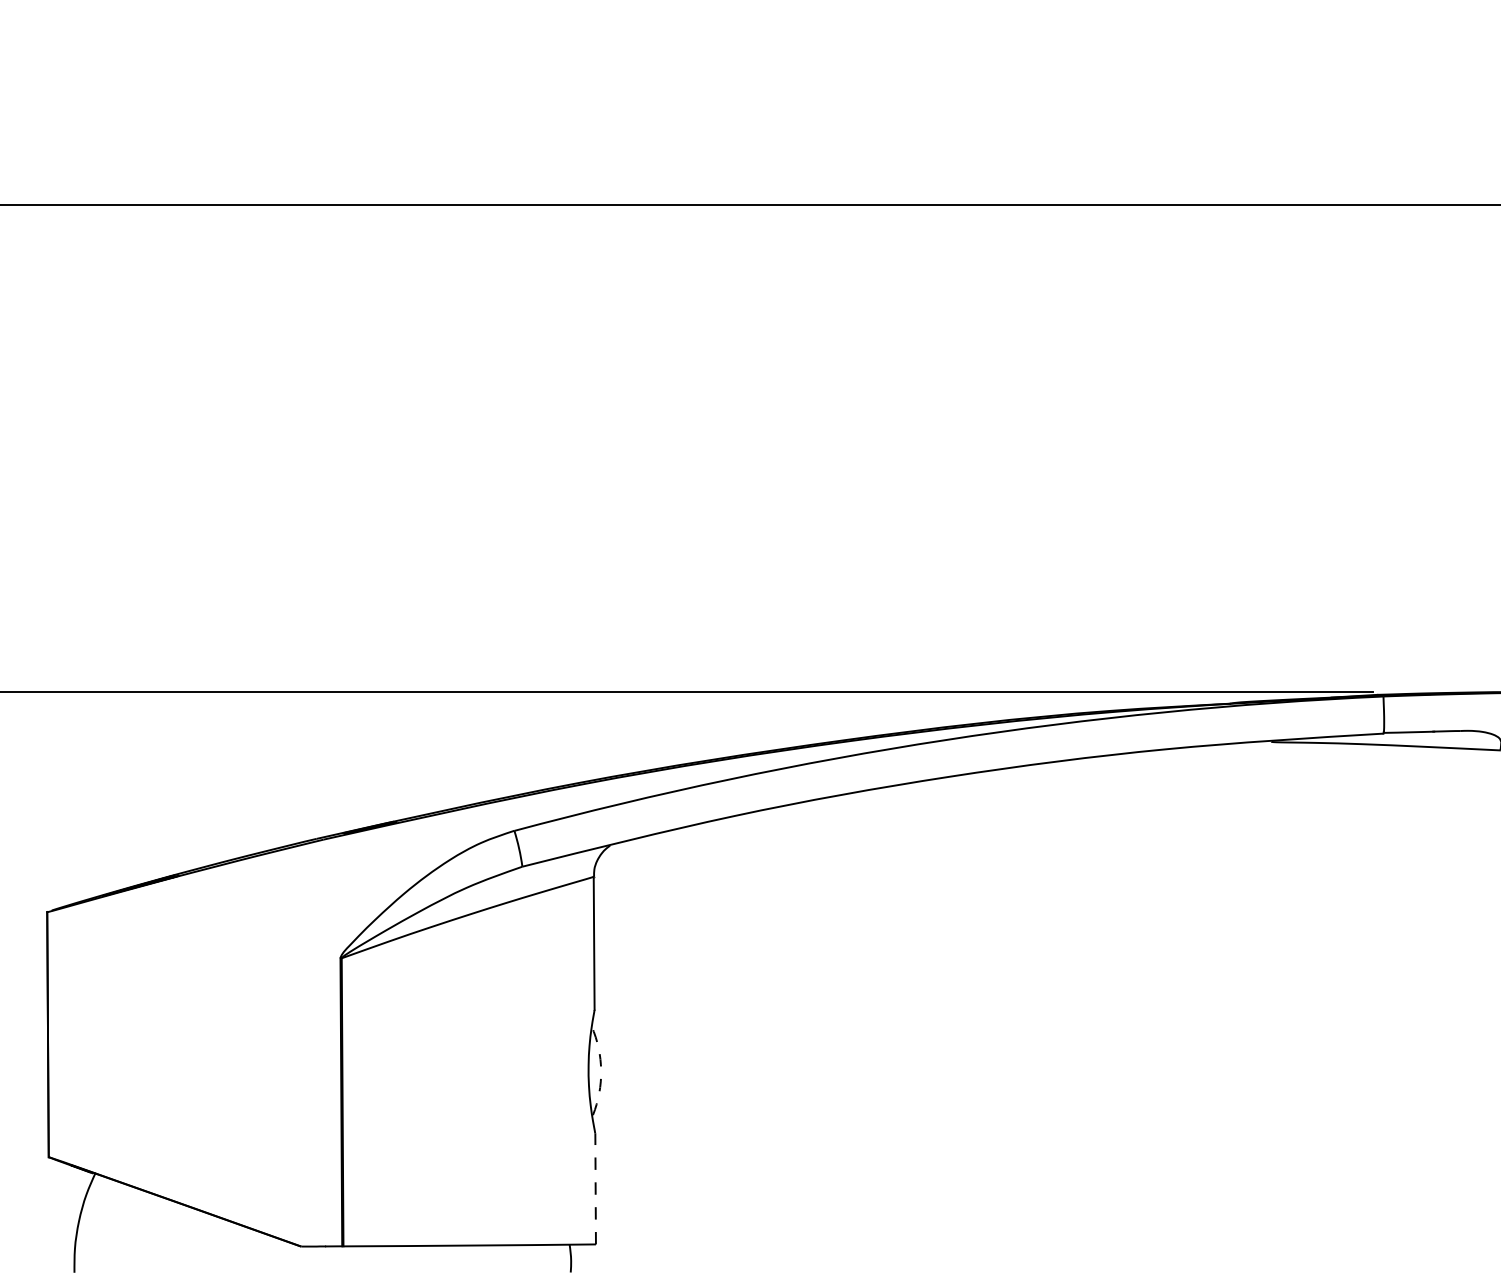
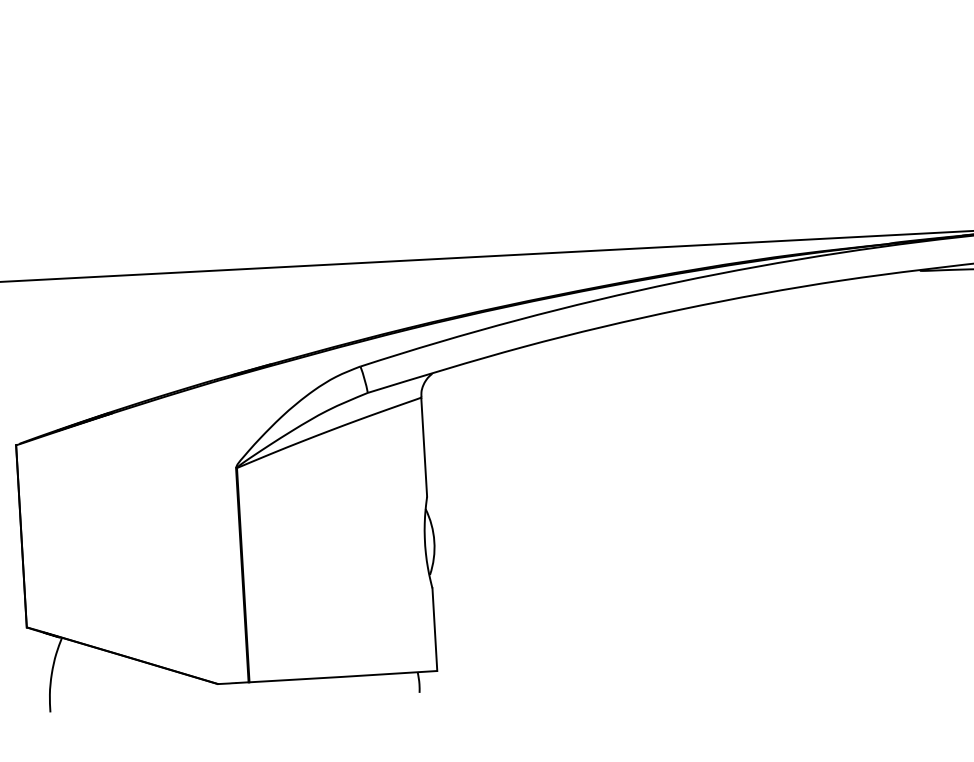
arc: (601, 1070) -> (434, 541), dashed -> solid
line: (595, 1188) -> (434, 629), dashed -> solid

